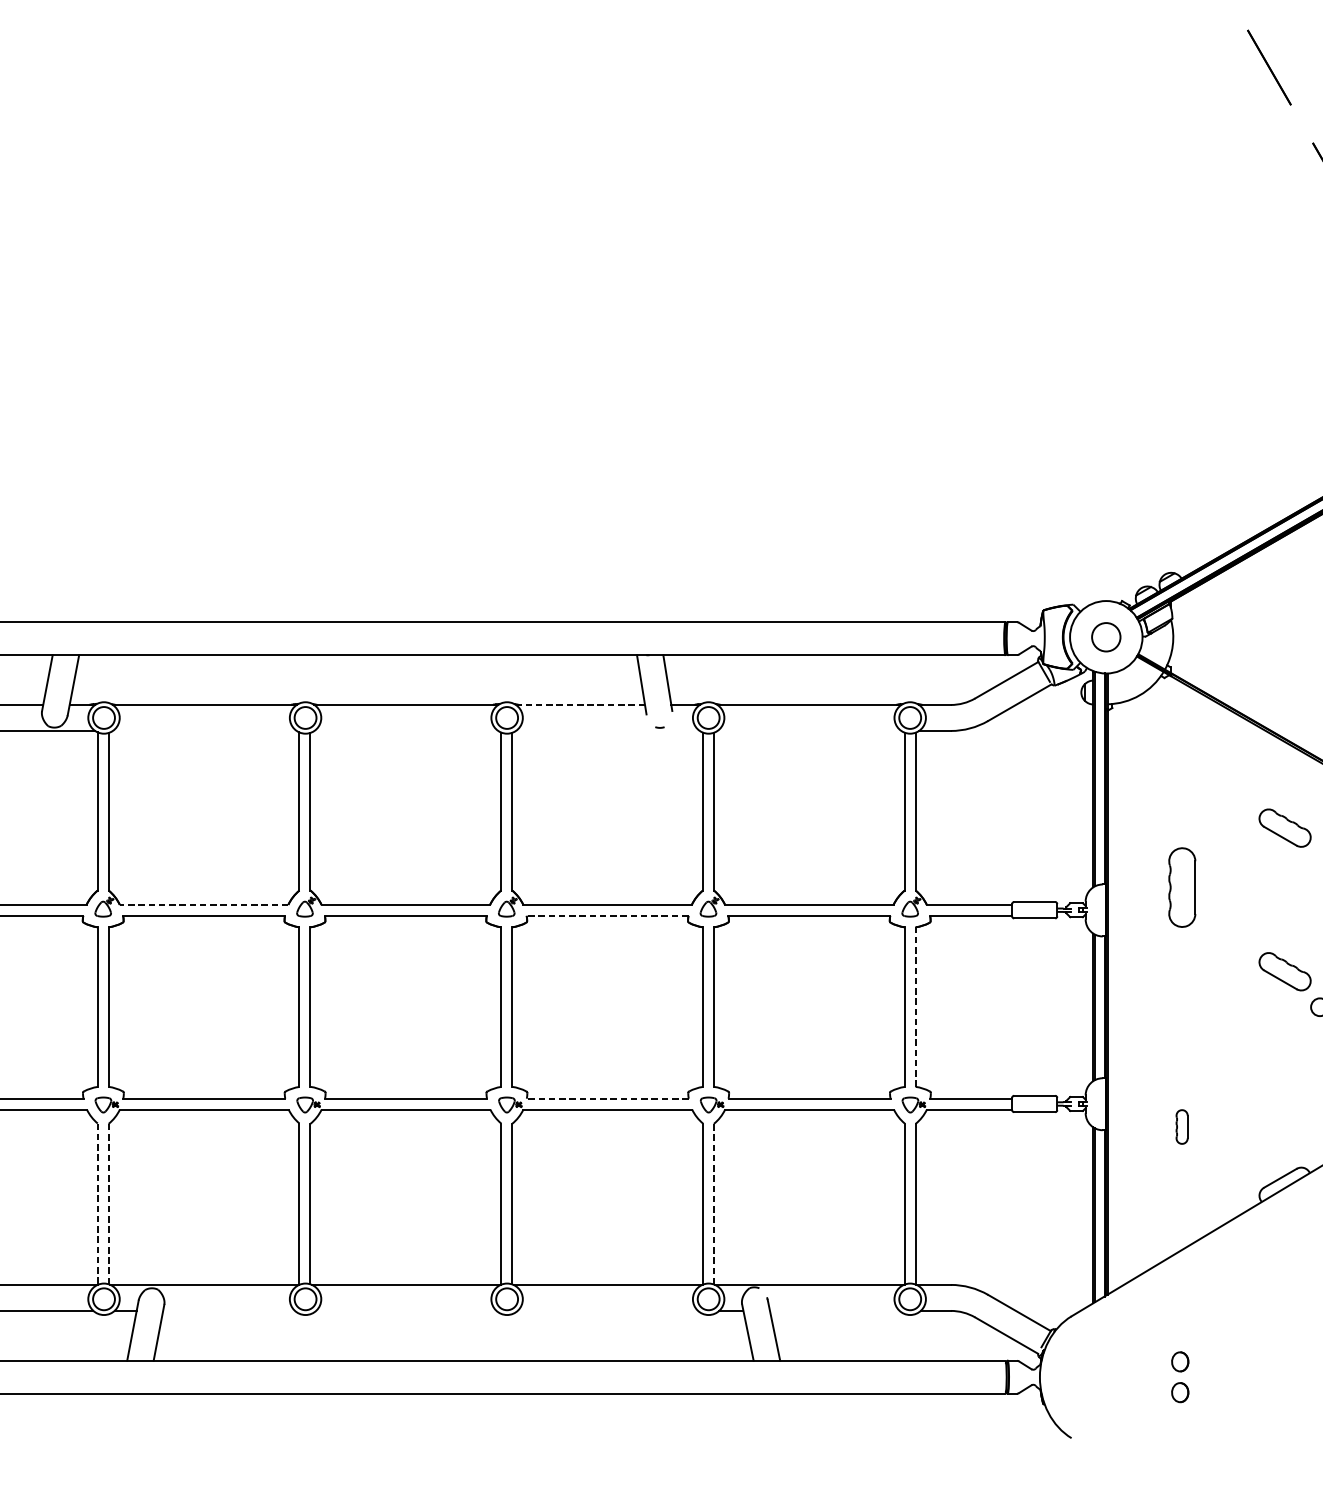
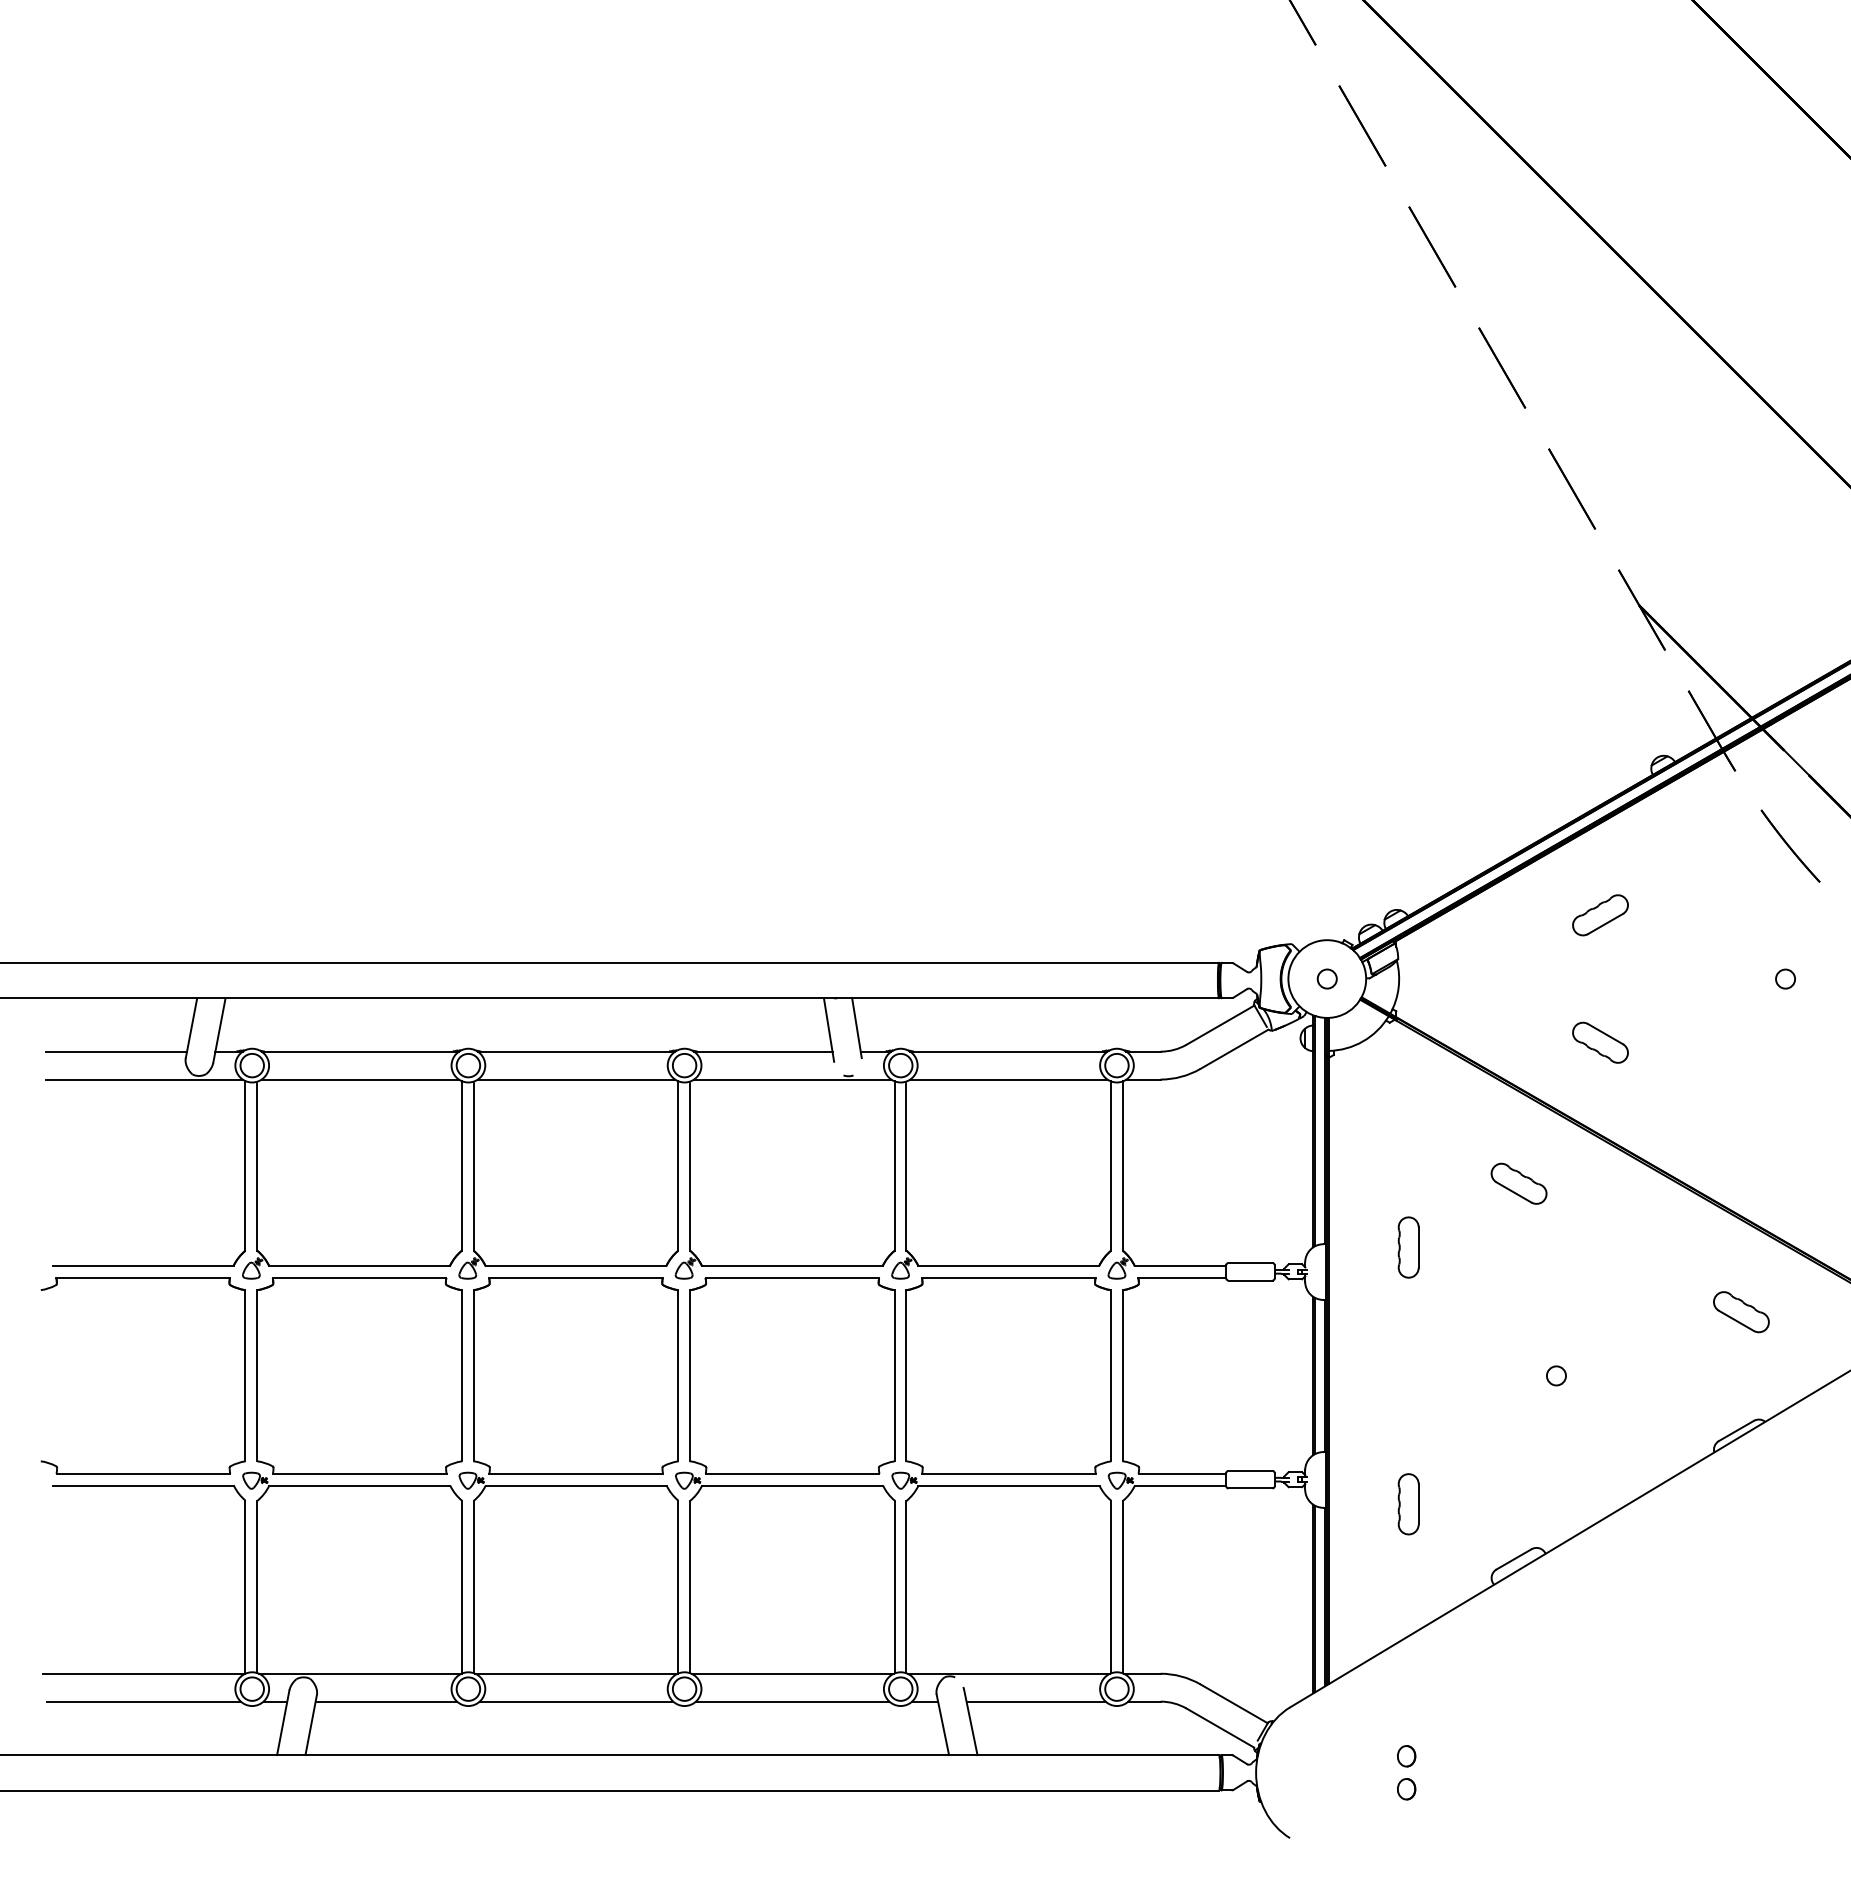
circle: (1105, 636) -> (1326, 978), size x0.62
line: (579, 704) -> (762, 1051), dashed -> solid
line: (204, 730) -> (359, 1079), added
line: (406, 730) -> (576, 1079), added
line: (607, 730) -> (792, 1079), added
line: (809, 730) -> (1008, 1079), added
part: (1182, 887) -> (1408, 1247), size x0.71
line: (204, 905) -> (359, 1266), dashed -> solid
line: (607, 915) -> (792, 1277), dashed -> solid
part: (1284, 971) -> (1518, 1337), removed
line: (915, 1006) -> (1122, 1375), dashed -> solid
line: (607, 1098) -> (792, 1473), dashed -> solid
part: (1182, 1127) -> (1408, 1504), size x1.67
line: (108, 1203) -> (257, 1586), dashed -> solid
line: (713, 1203) -> (906, 1586), dashed -> solid
line: (97, 1204) -> (245, 1587), dashed -> solid
line: (229, 1310) -> (386, 1701), added
line: (406, 1310) -> (576, 1701), added
line: (607, 1310) -> (792, 1701), added
line: (834, 1310) -> (1035, 1701), added

